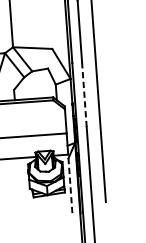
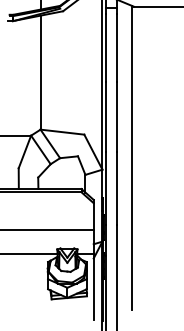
line: (84, 94) -> (116, 188), dashed -> solid
line: (70, 184) -> (93, 287), dashed -> solid

